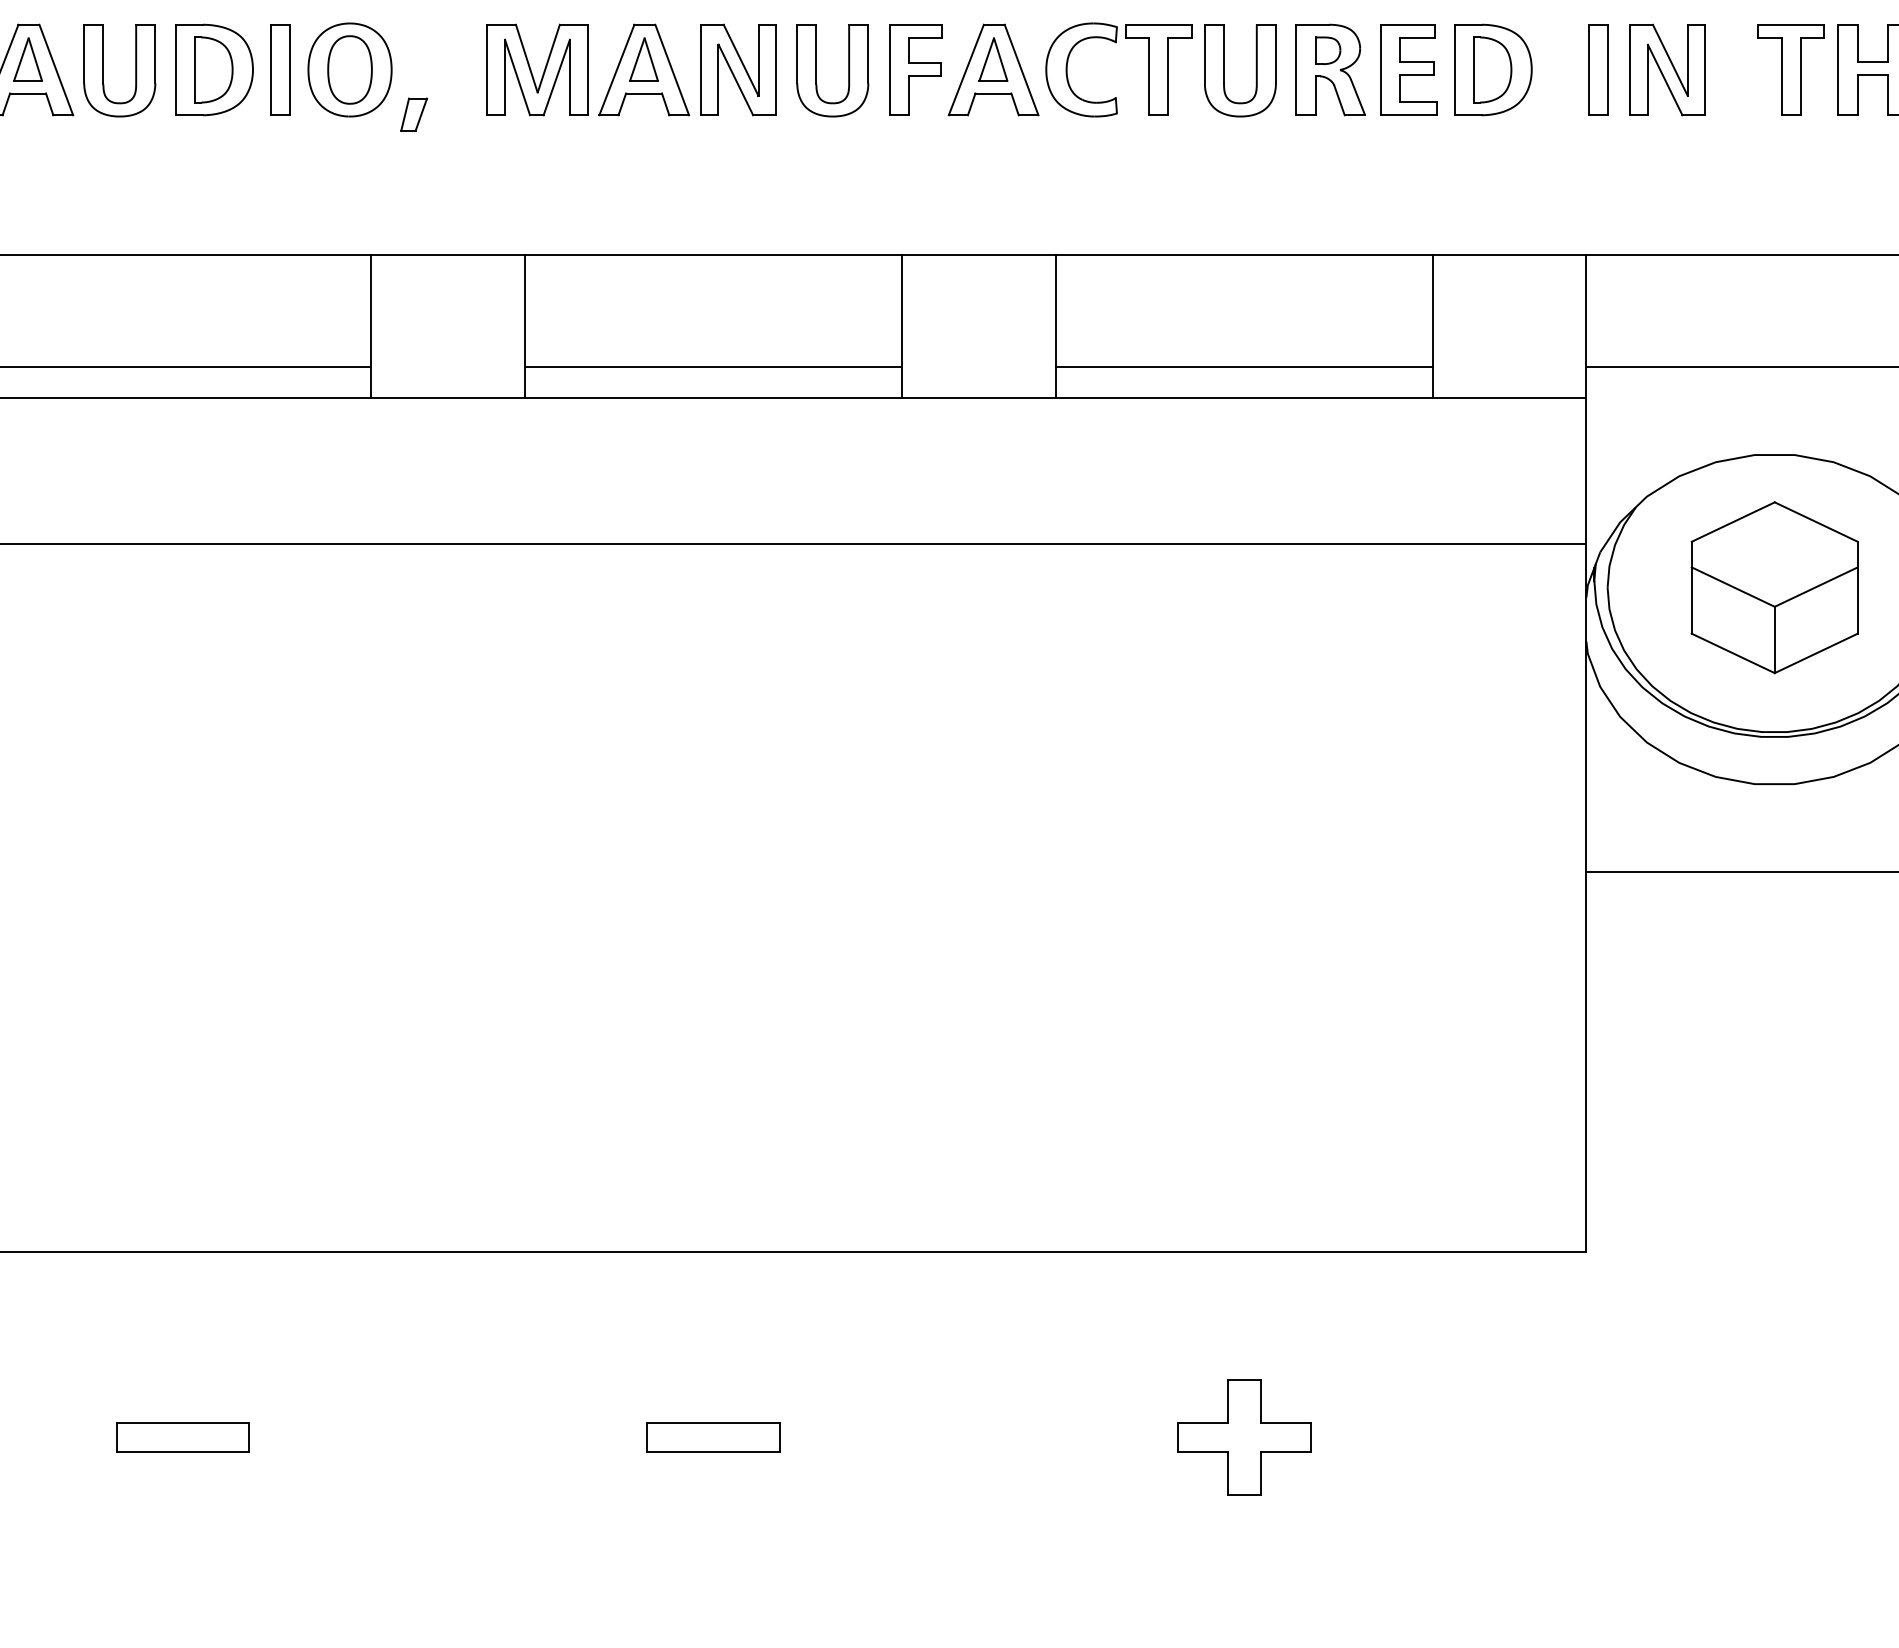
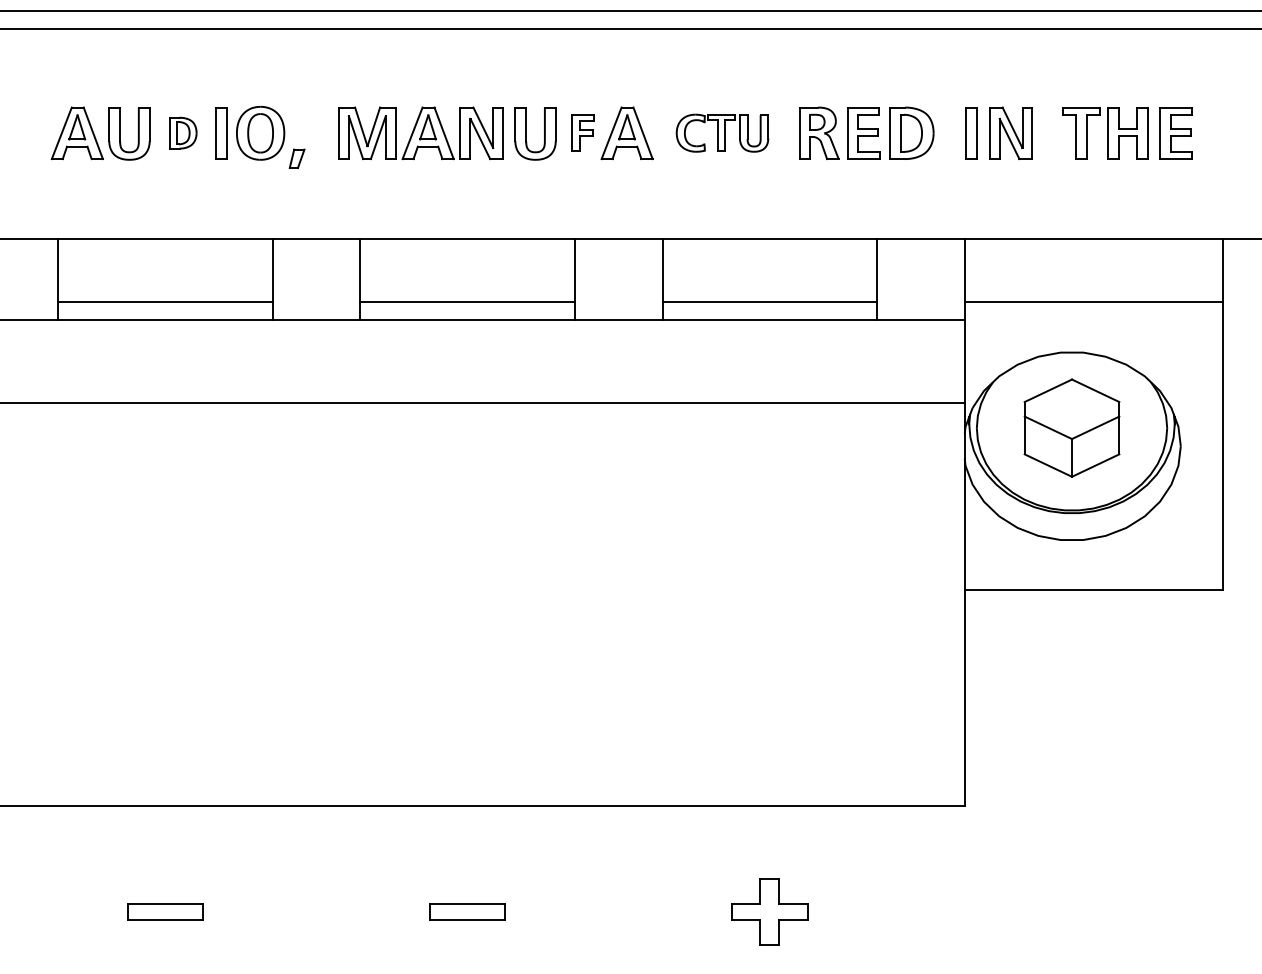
part: (214, 68) -> (183, 132), size x0.6
part: (1161, 68) -> (722, 132), size x0.7
part: (915, 70) -> (582, 133), size x0.7

